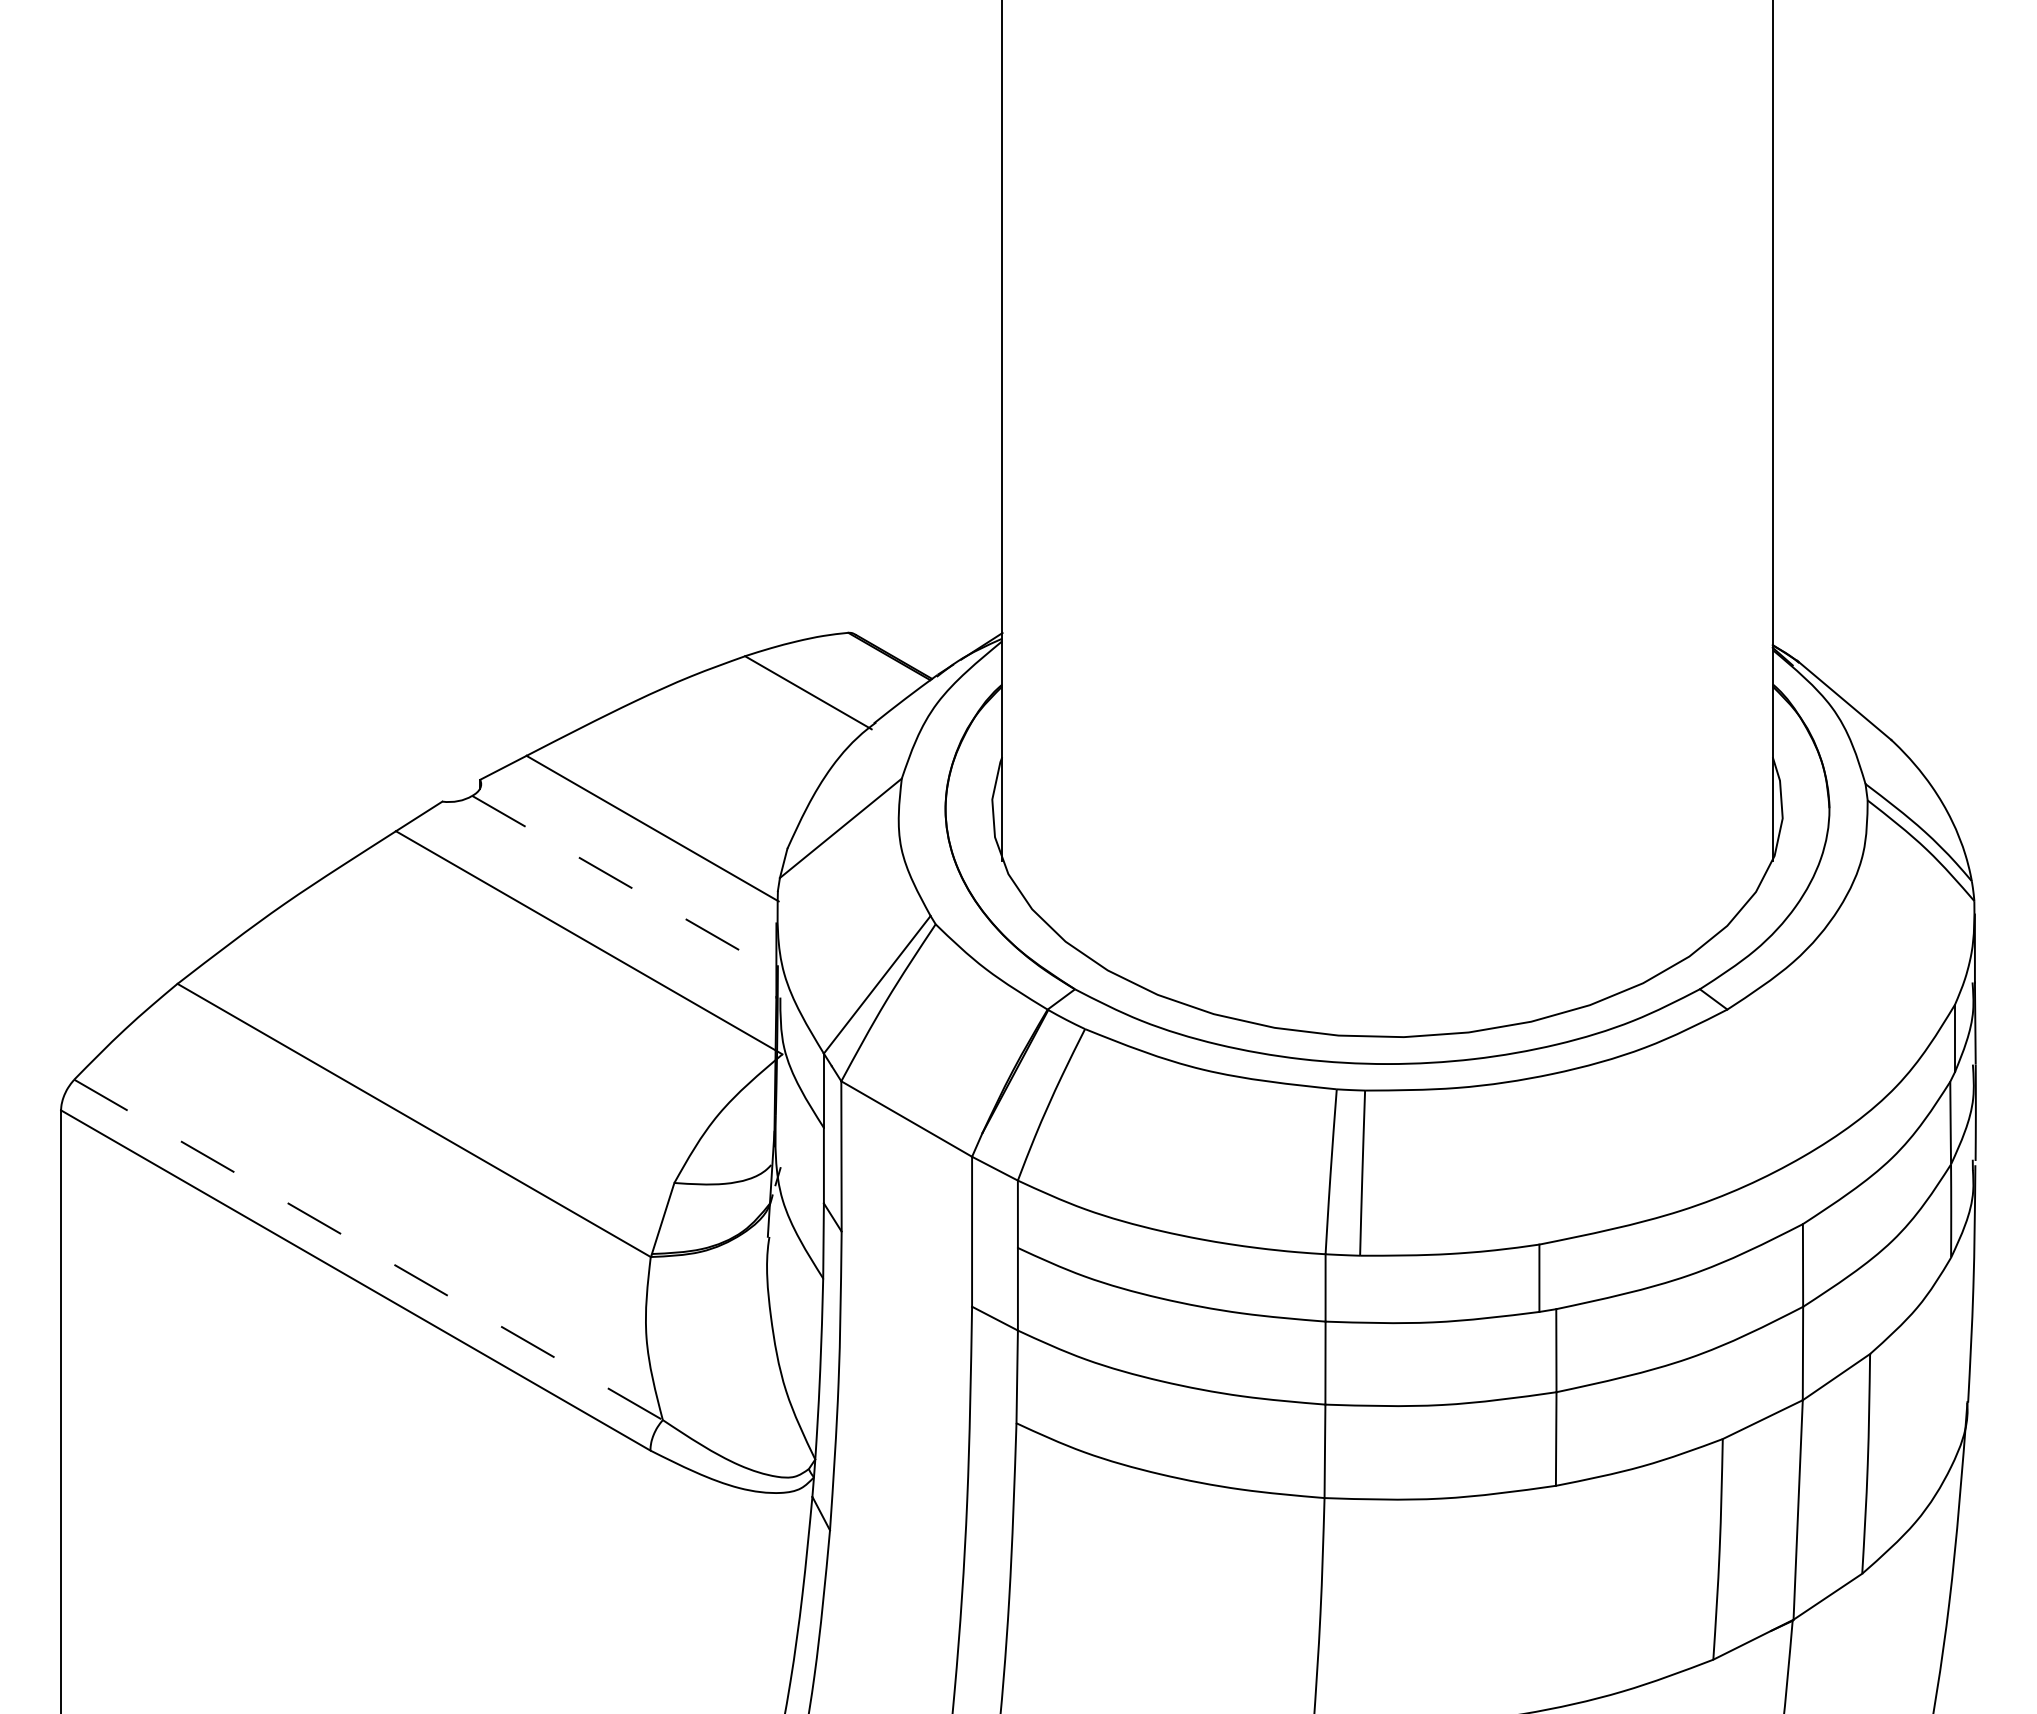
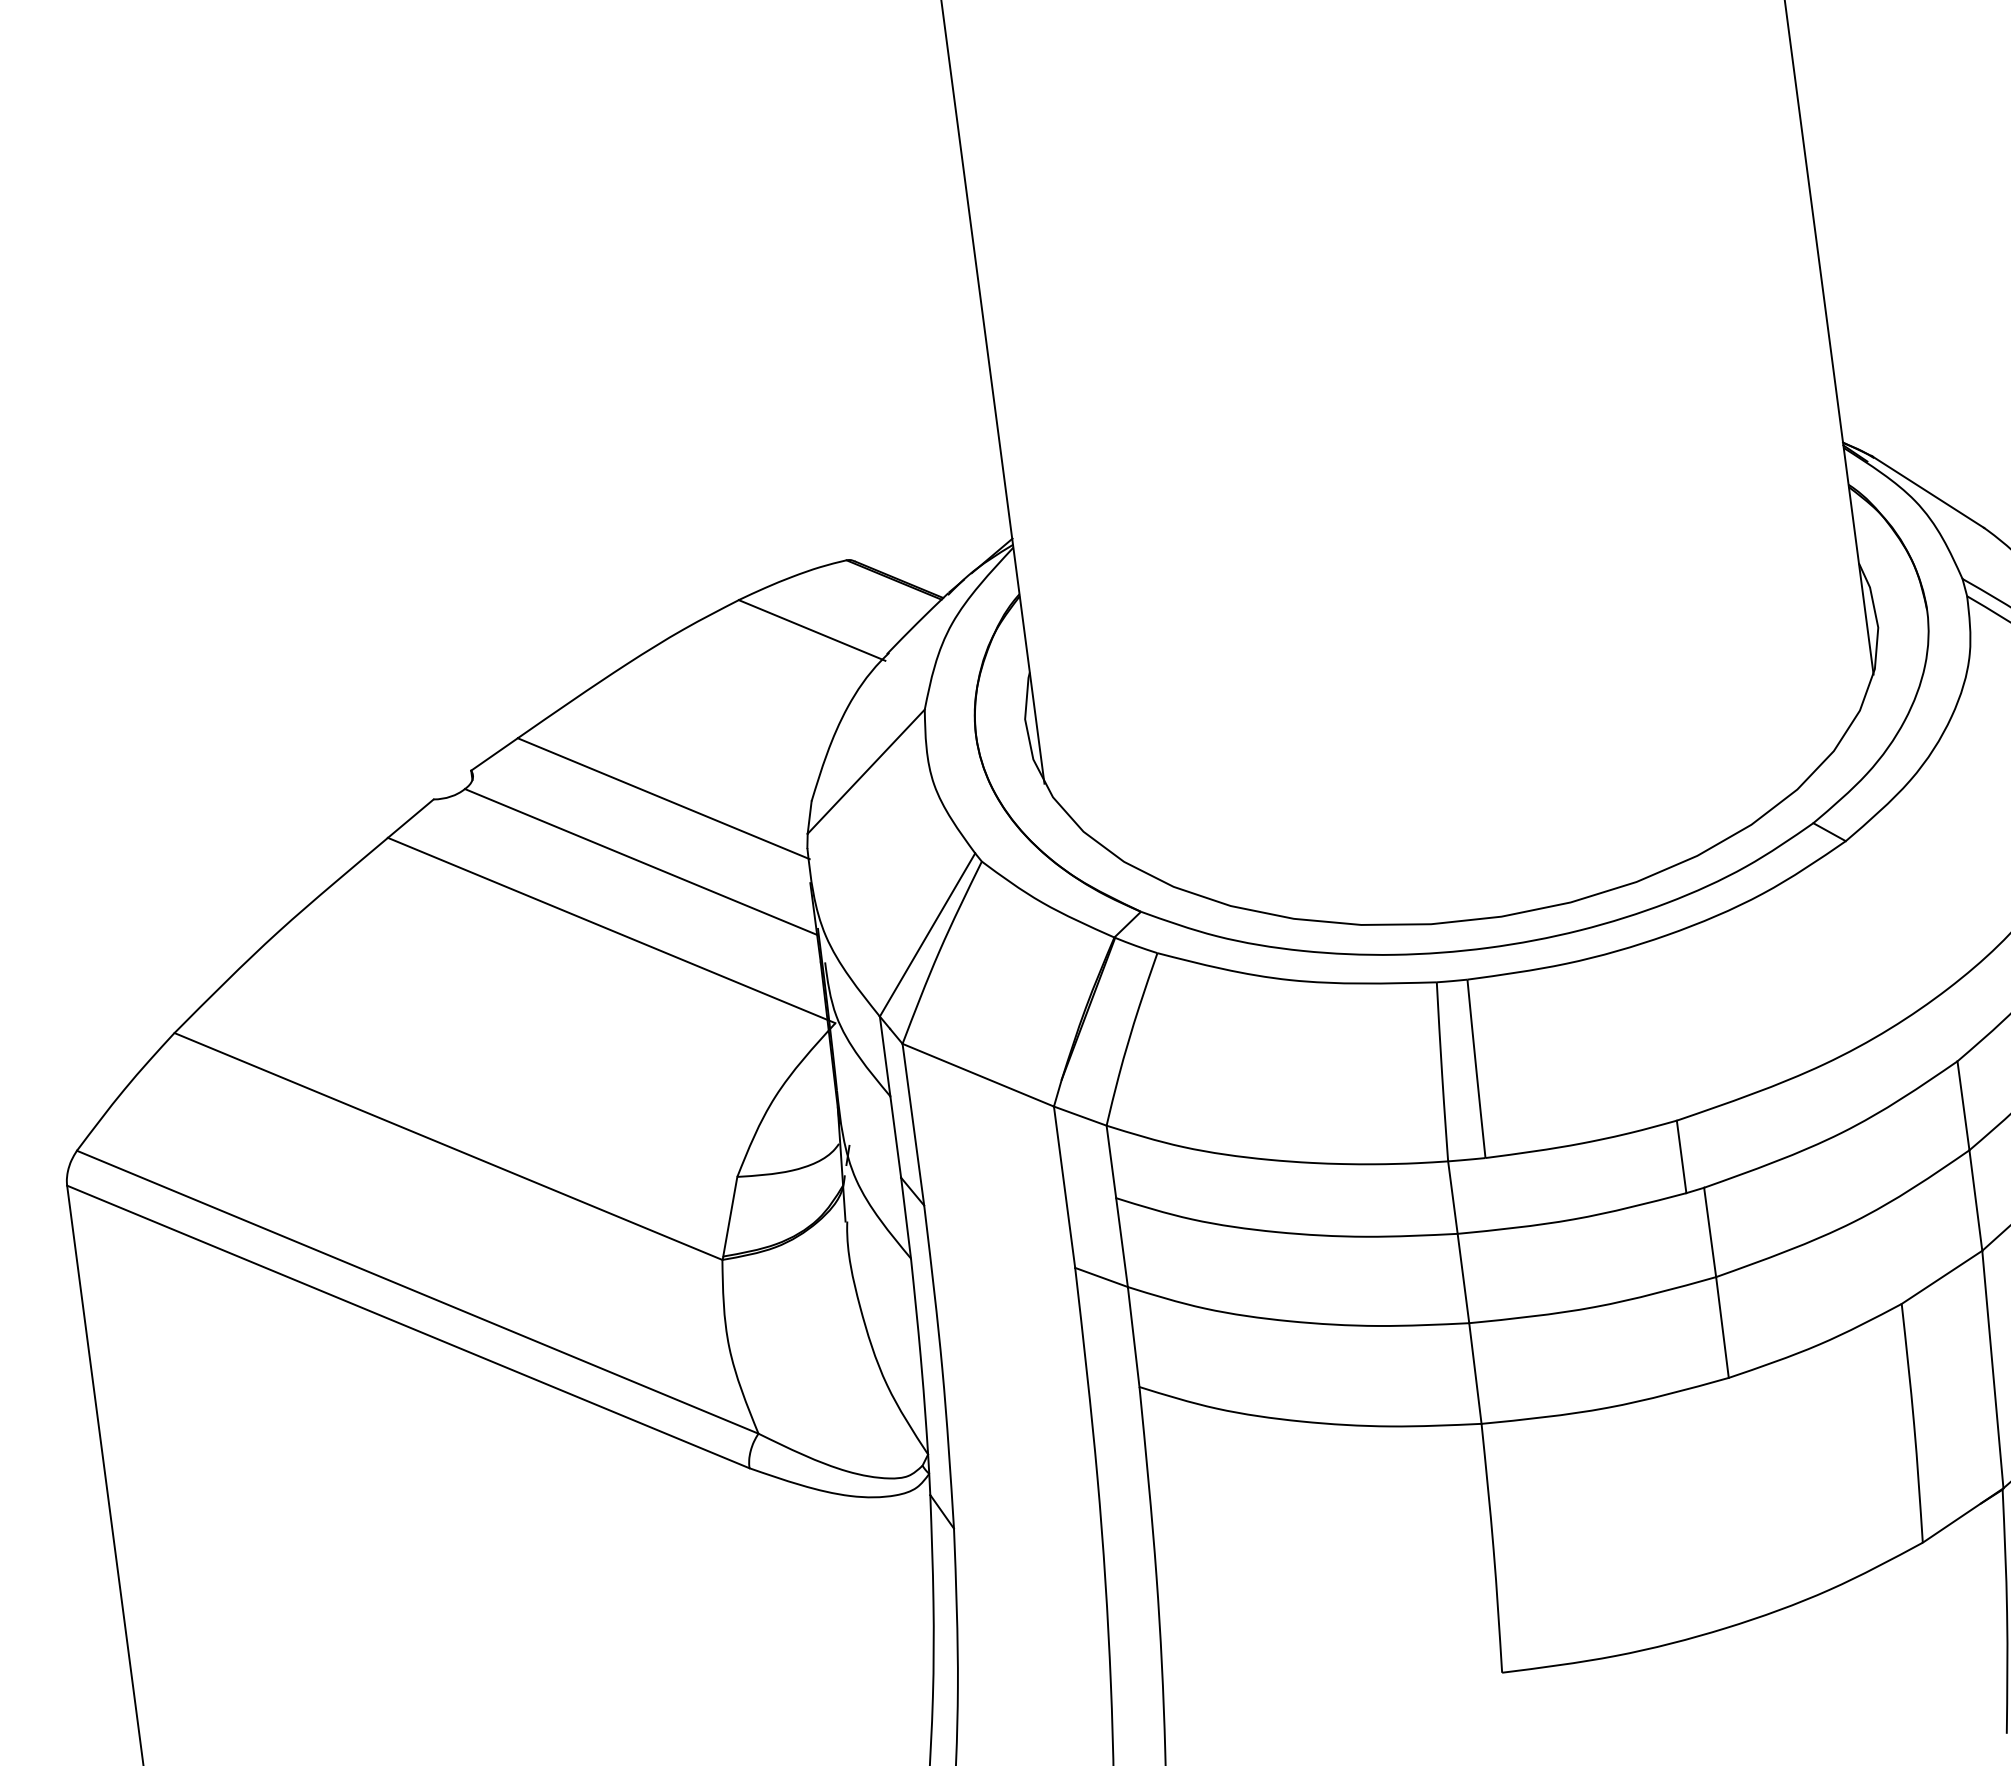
line: (624, 883) -> (641, 861), dashed -> solid
line: (368, 1249) -> (417, 1291), dashed -> solid

